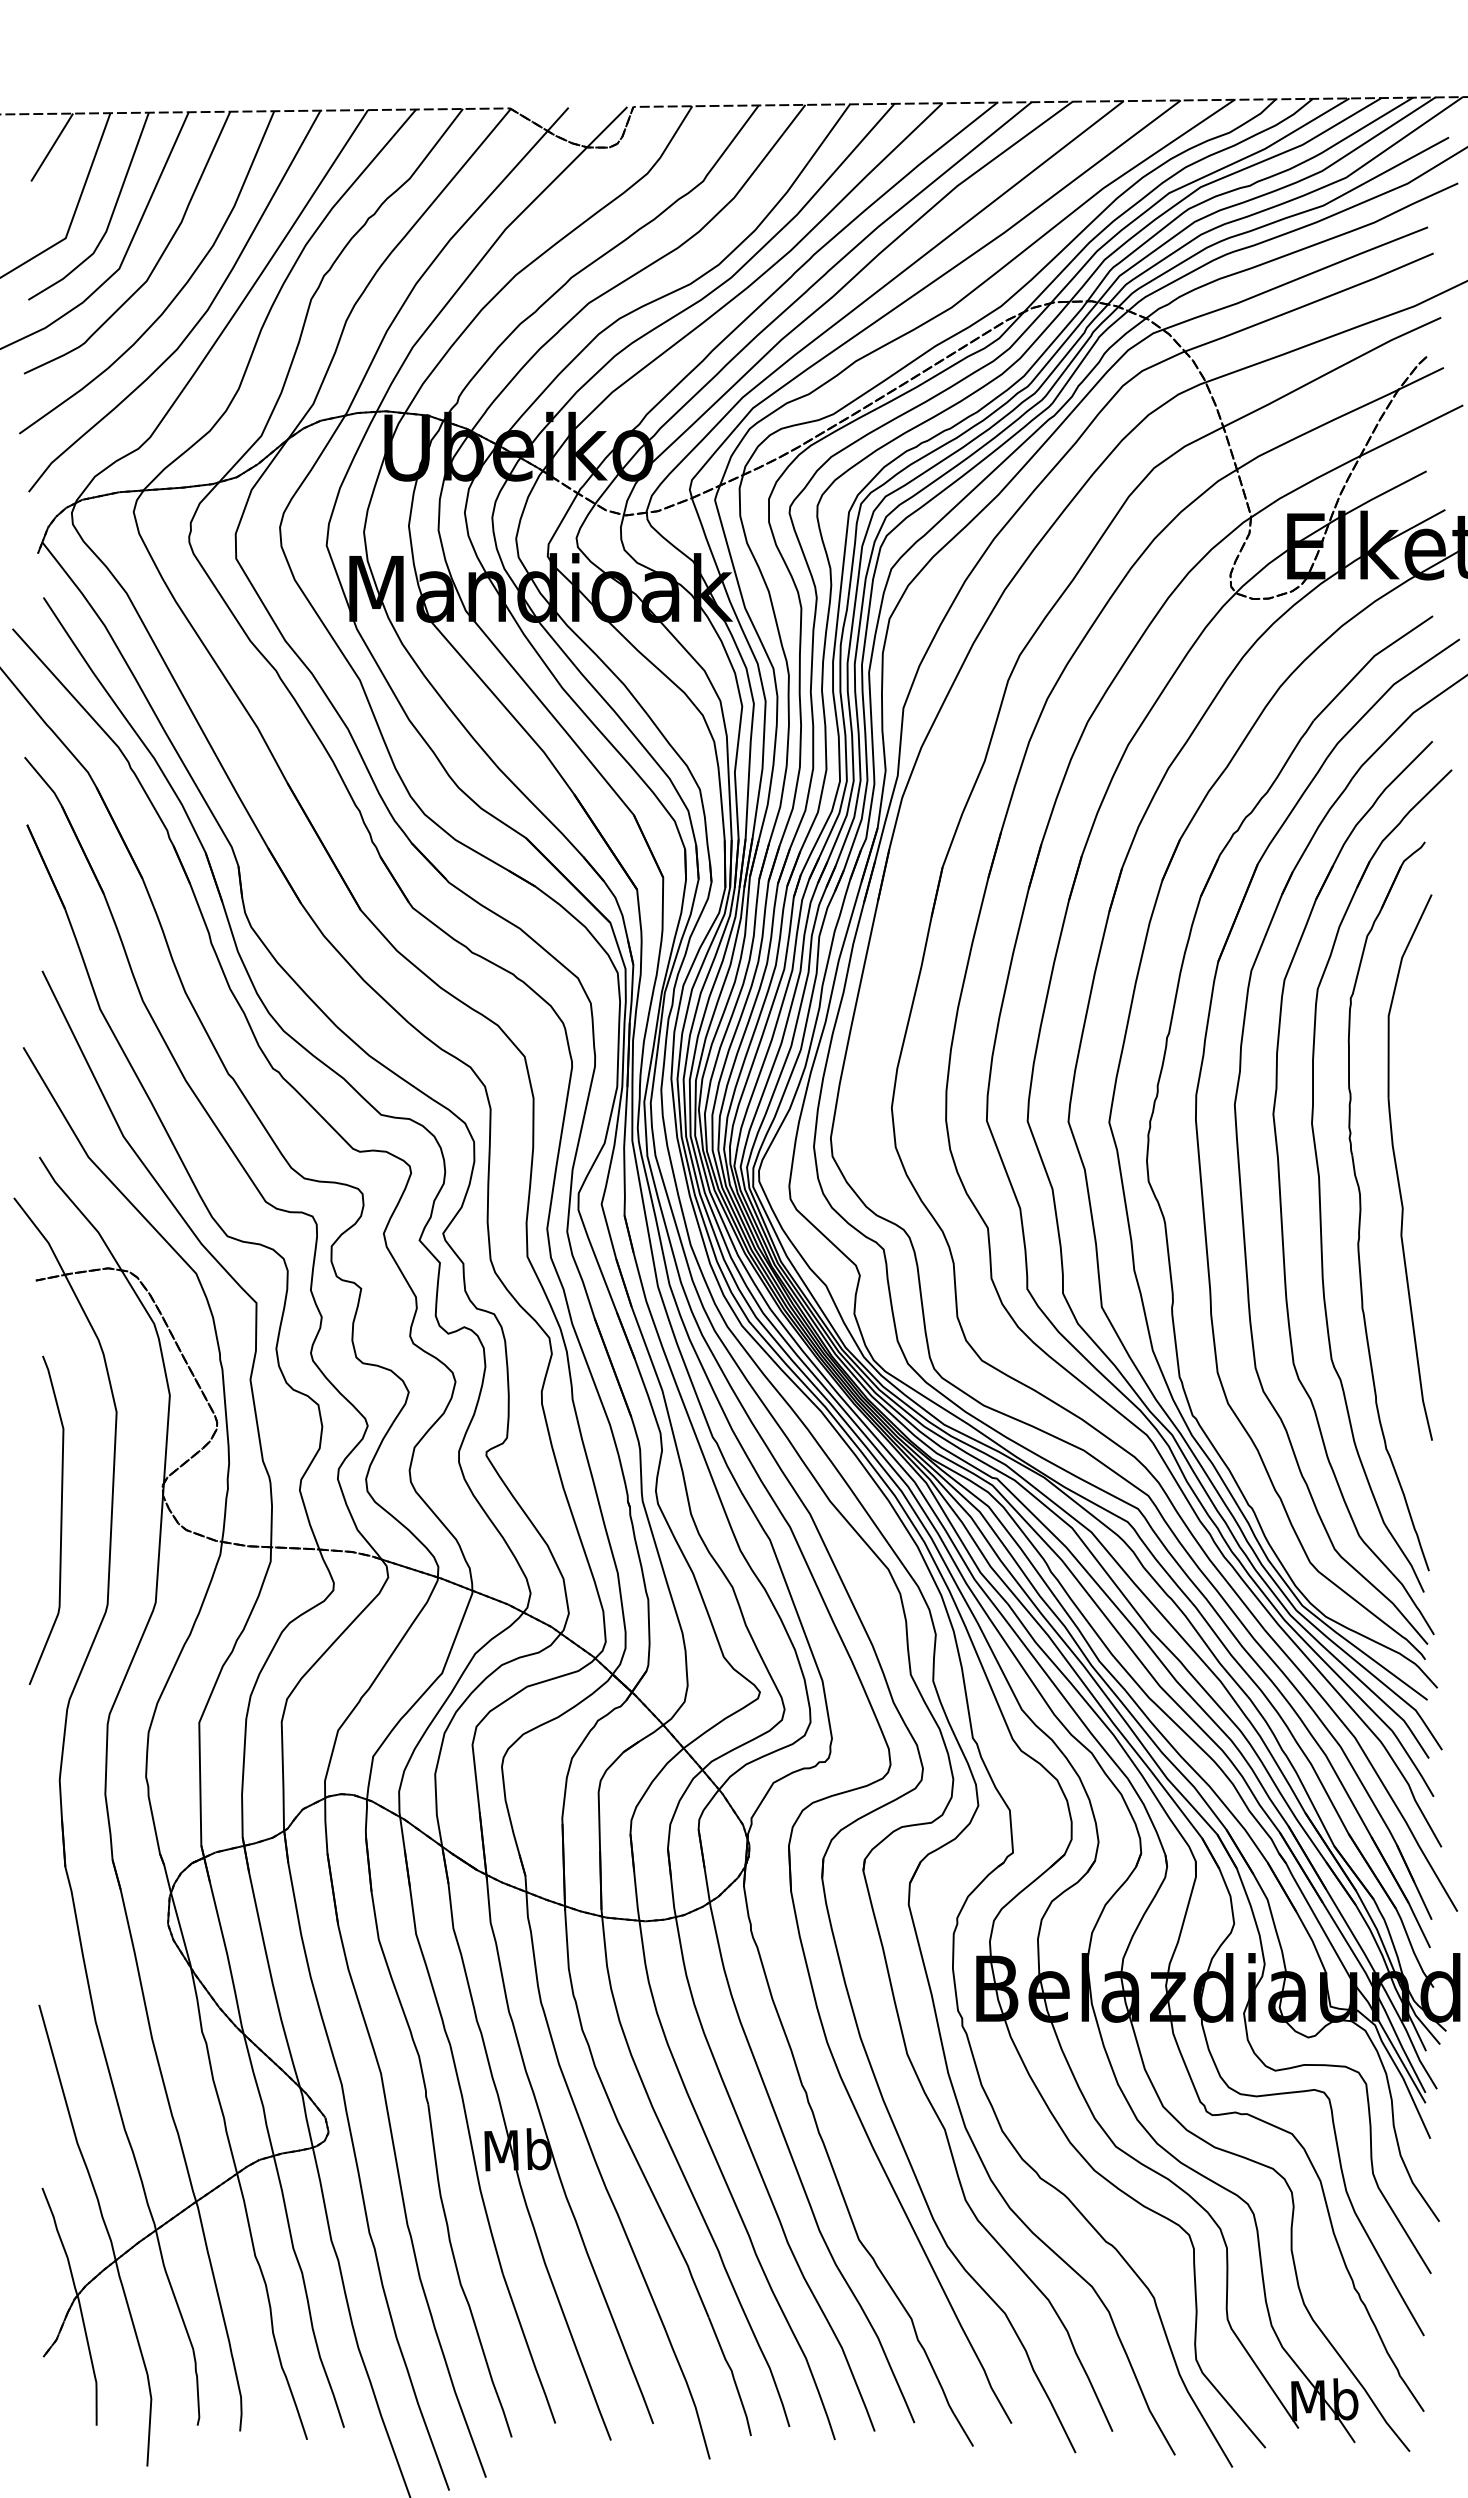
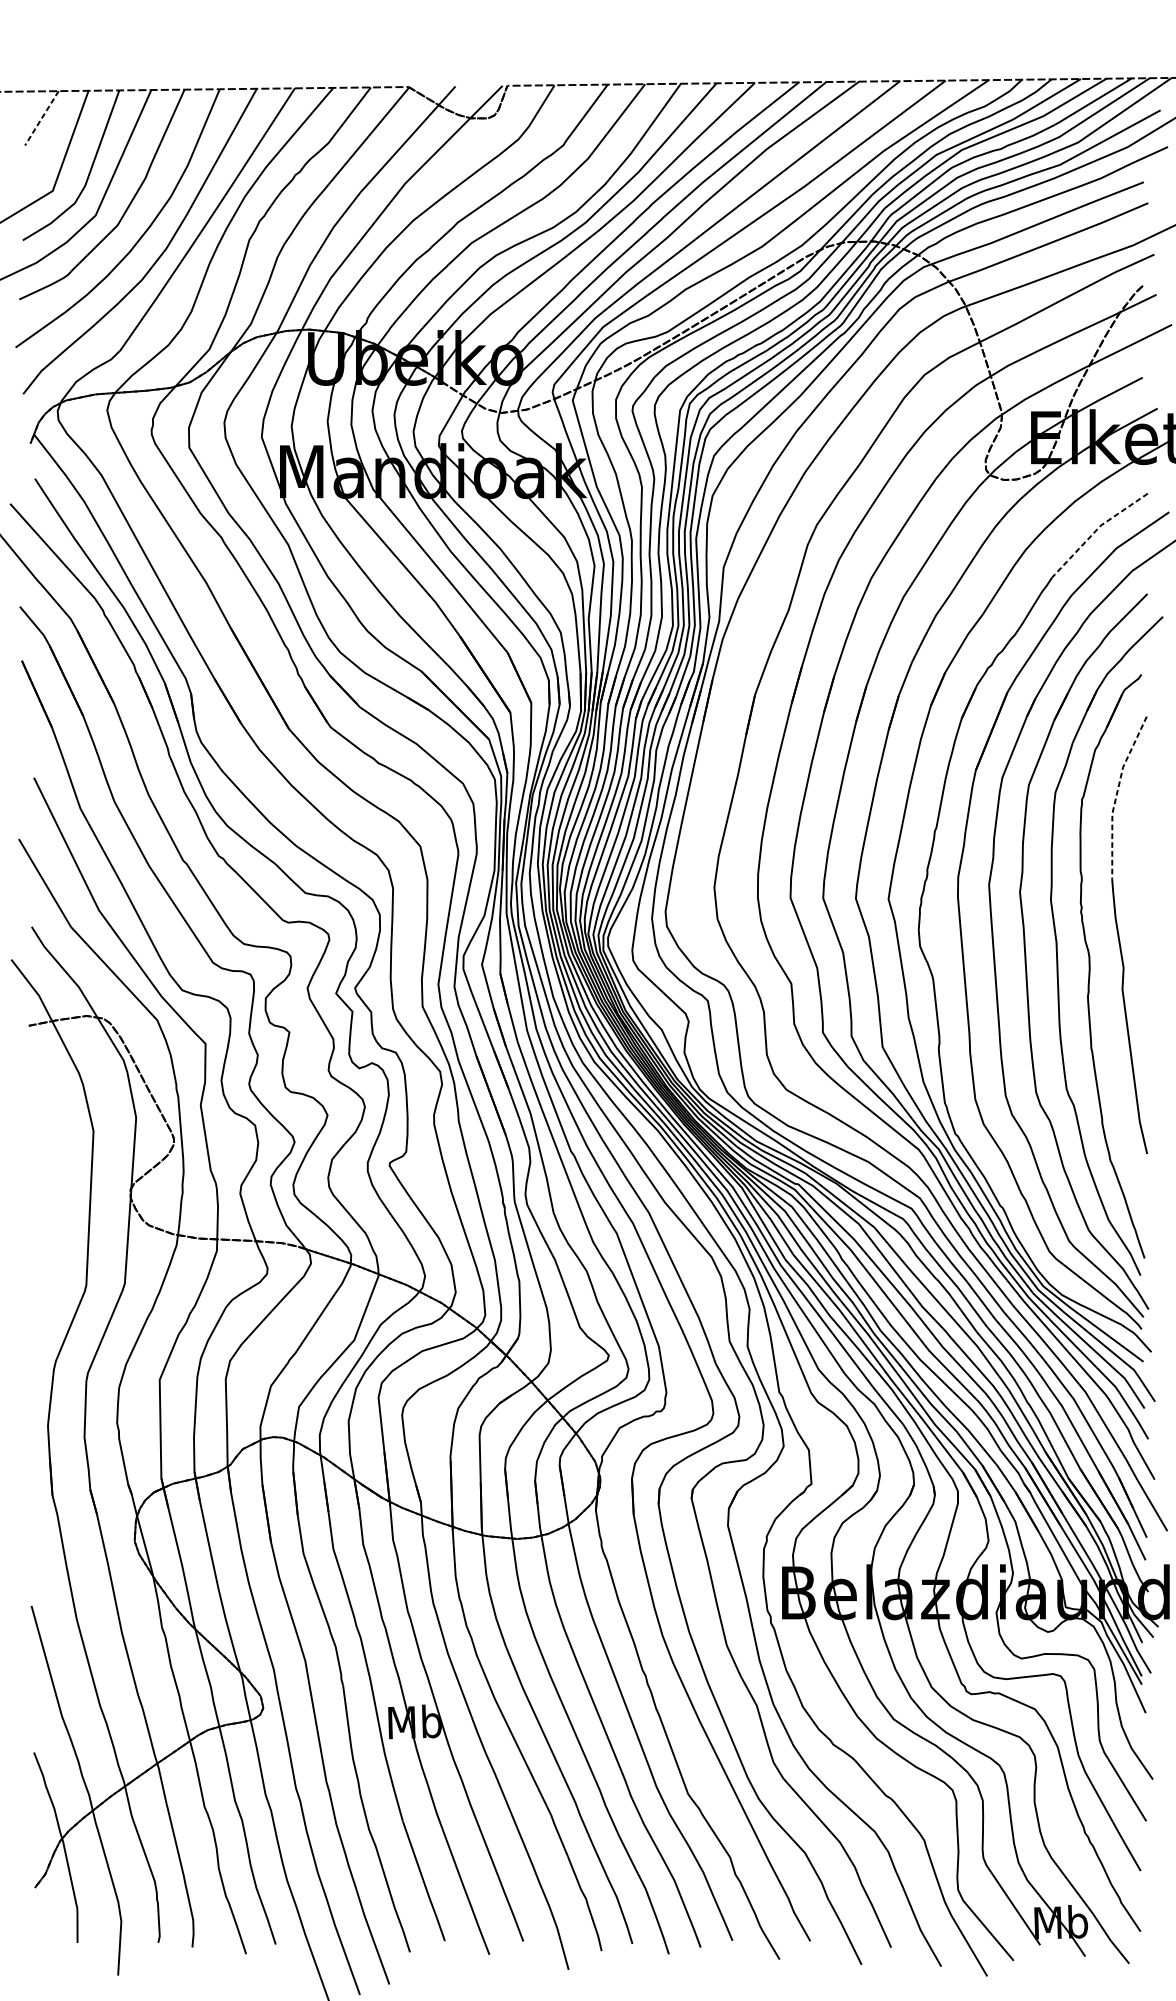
line: (52, 147) -> (42, 118), solid -> dashed
line: (1367, 663) -> (1095, 531), solid -> dashed
line: (1393, 993) -> (1116, 795), solid -> dashed
curve: (60, 1519) -> (48, 1217), removed

